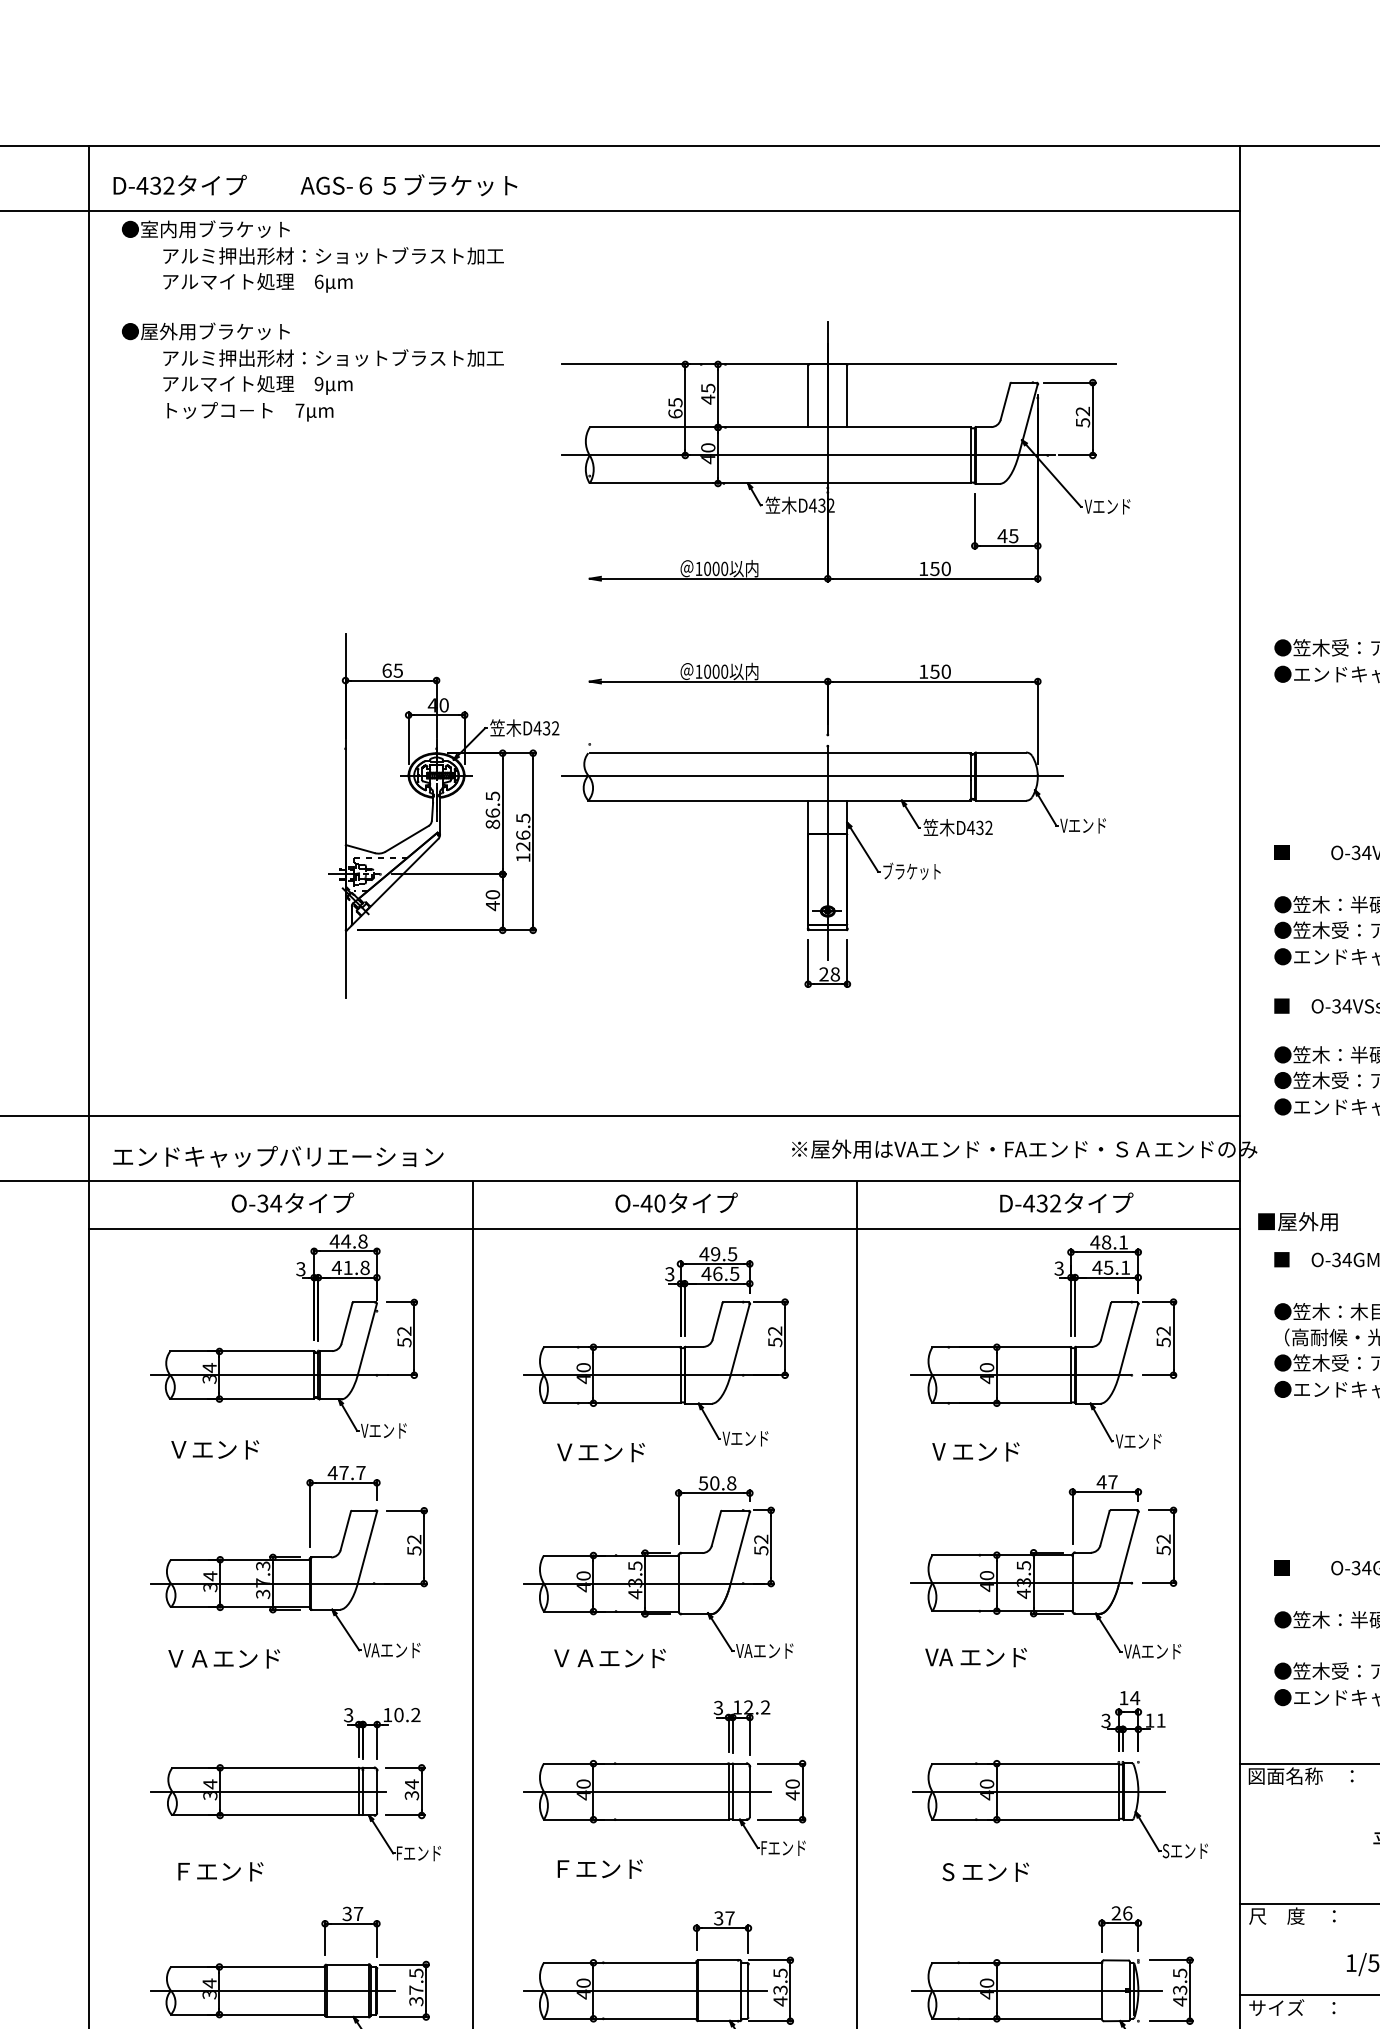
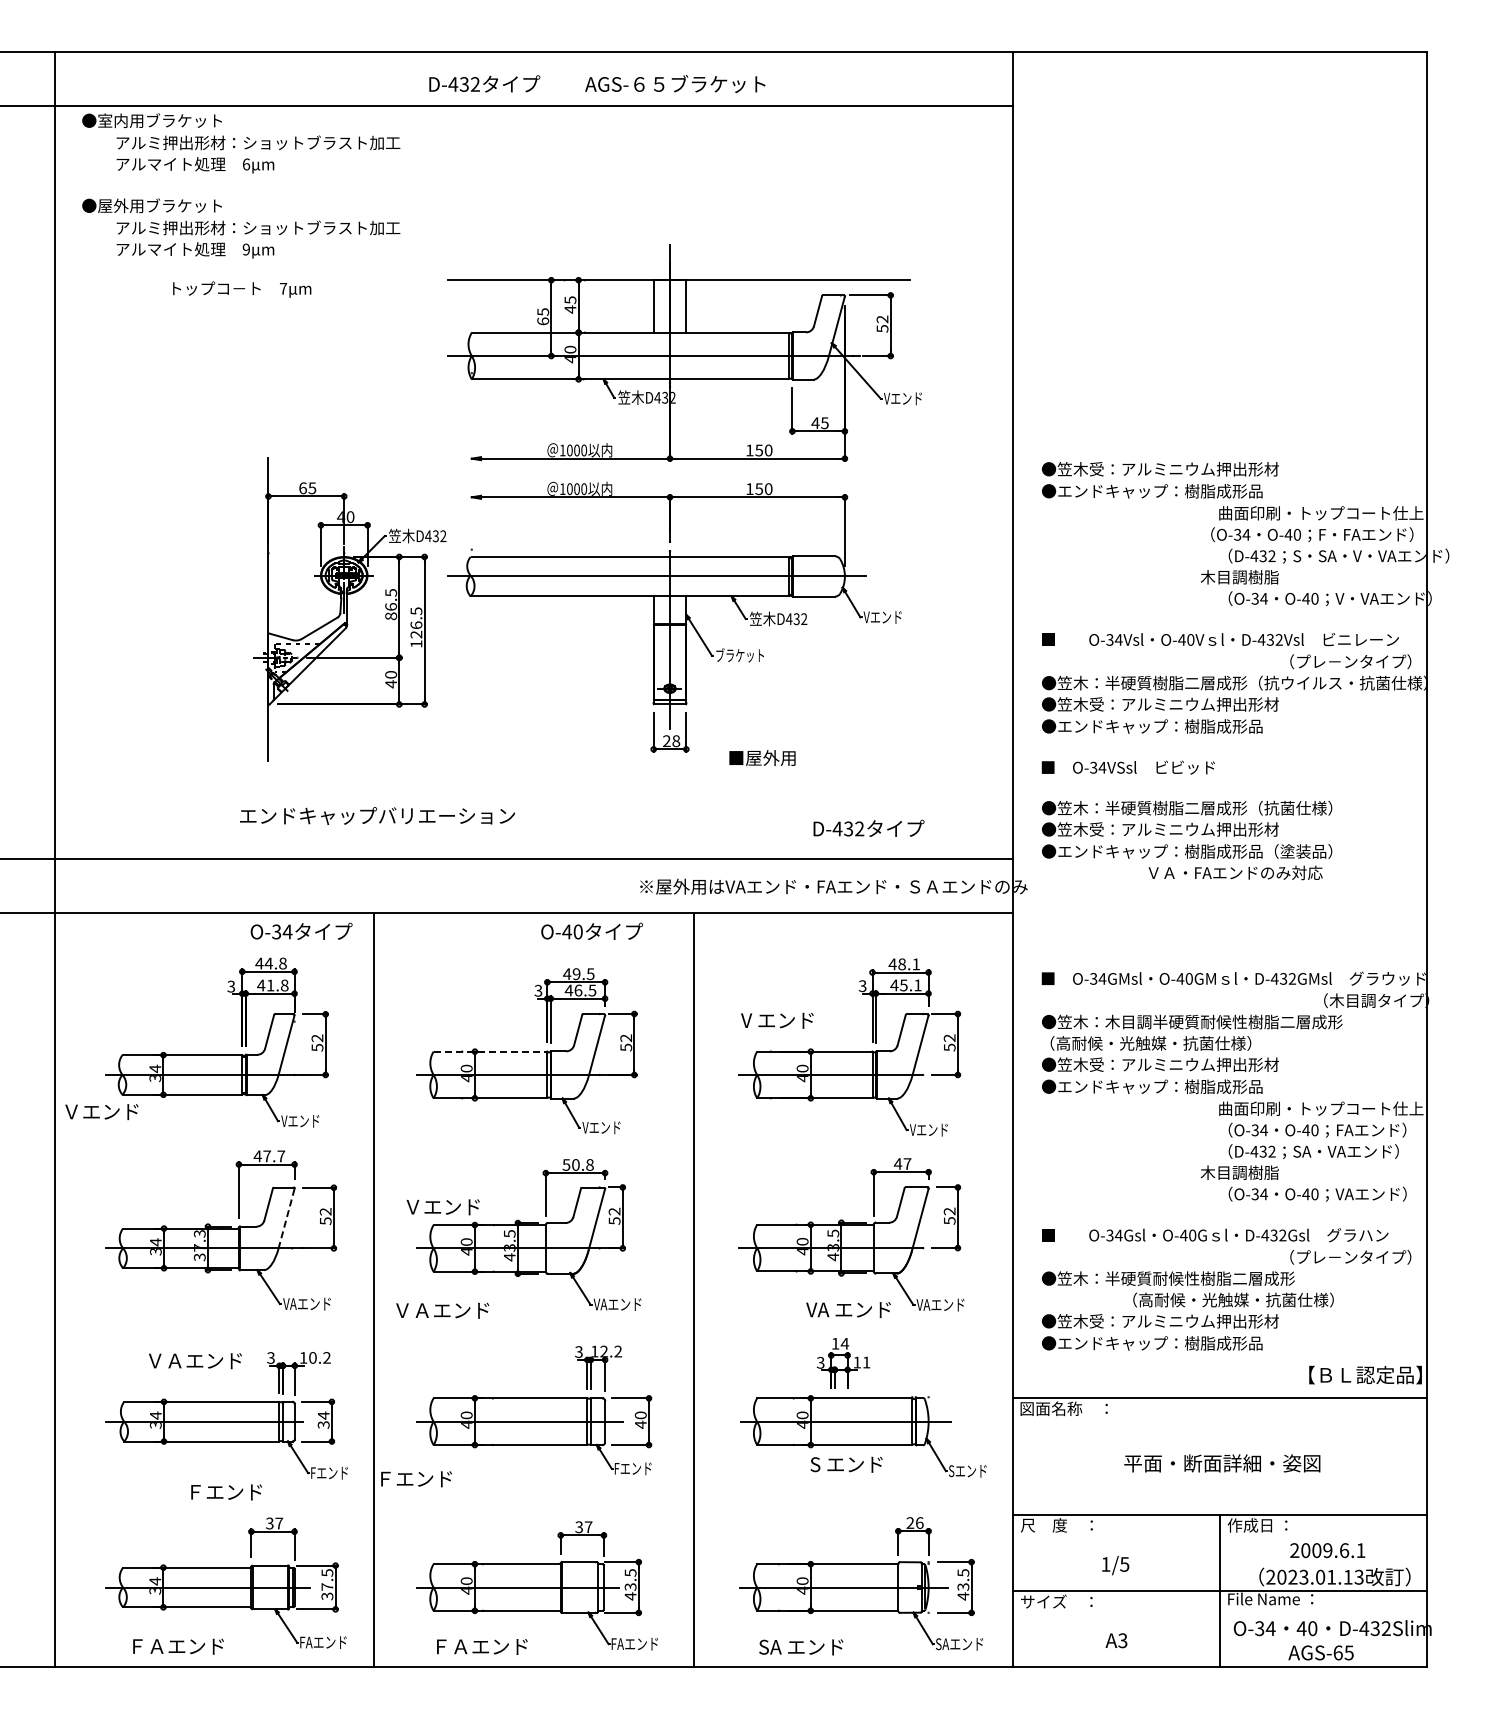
text: (315, 184) -> (597, 83), moved
text: (250, 411) -> (242, 289), moved
part: (845, 451) -> (684, 352), moved
text: (278, 1156) -> (377, 815), moved
text: (292, 1201) -> (301, 930), moved
text: (675, 1201) -> (591, 930), moved
text: (1066, 1201) -> (868, 827), moved
text: (1297, 1221) -> (762, 757), moved
line: (663, 1229) -> (533, 953), removed
line: (612, 1347) -> (490, 1051), solid -> dashed
text: (214, 1450) -> (101, 1112), moved
text: (976, 1451) -> (777, 1020), moved
text: (600, 1452) -> (442, 1207), moved
line: (367, 1547) -> (286, 1218), solid -> dashed
text: (976, 1656) -> (848, 1309), moved
text: (609, 1658) -> (442, 1310), moved
text: (224, 1659) -> (195, 1361), moved
part: (1133, 1721) -> (843, 1363), moved
text: (600, 1869) -> (416, 1479), moved
text: (220, 1871) -> (226, 1492), moved
text: (985, 1871) -> (846, 1464), moved

